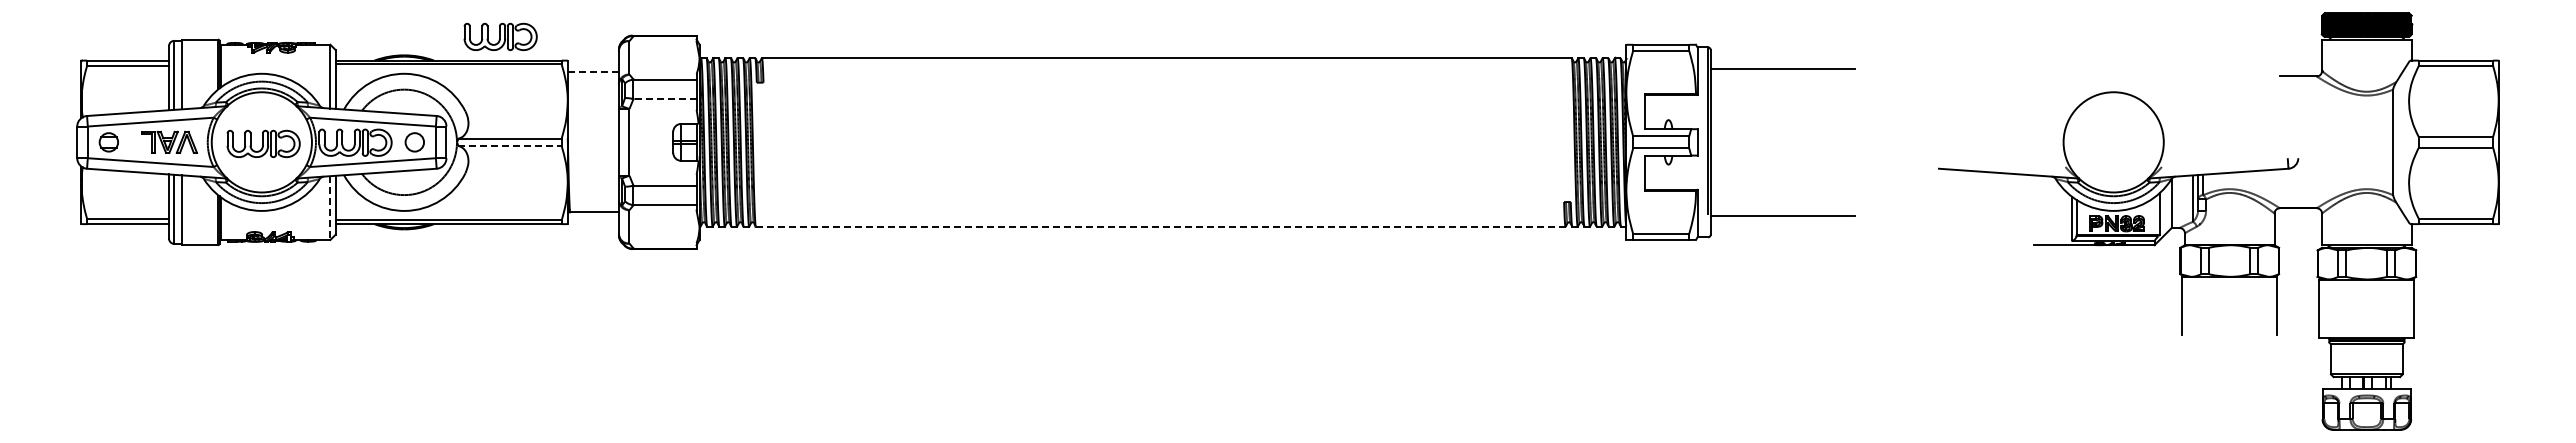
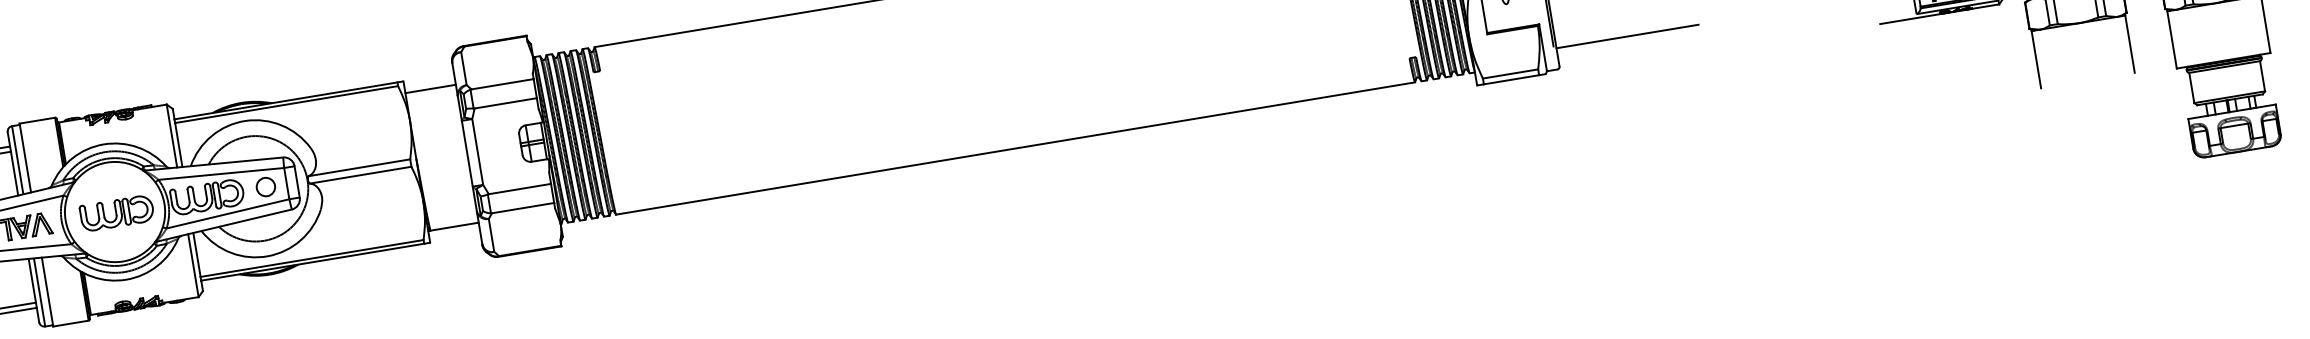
part: (500, 36) -> (333, 68), removed
line: (593, 72) -> (430, 88), dashed -> solid
line: (665, 98) -> (506, 102), dashed -> solid
line: (510, 146) -> (361, 175), dashed -> solid
line: (330, 208) -> (193, 266), dashed -> solid
line: (1160, 226) -> (1015, 148), dashed -> solid

